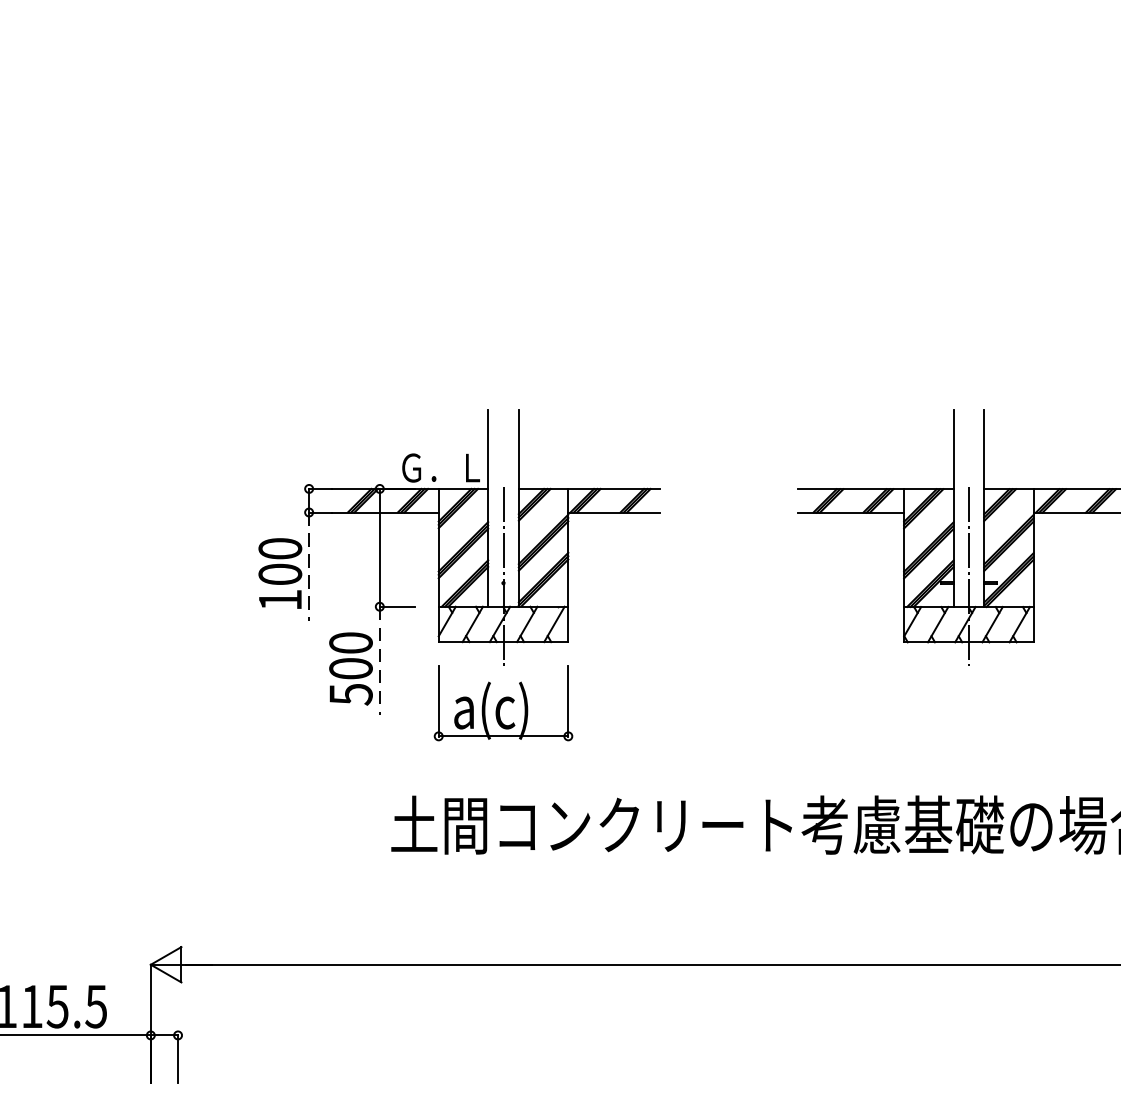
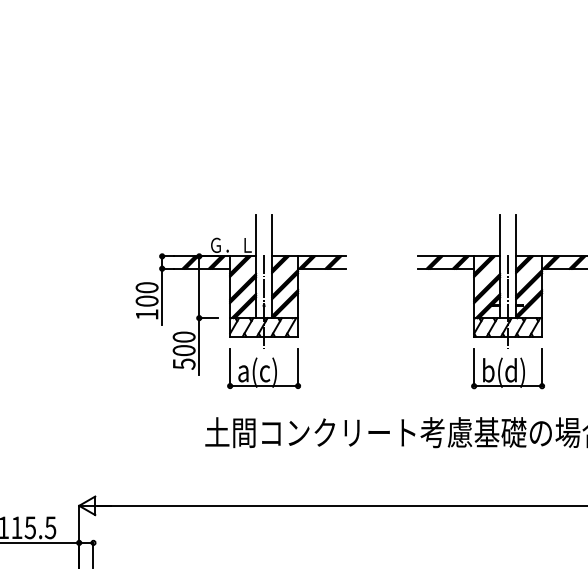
line: (309, 567) -> (162, 297), dashed -> solid
line: (380, 660) -> (199, 346), dashed -> solid
part: (967, 702) -> (507, 368), added

